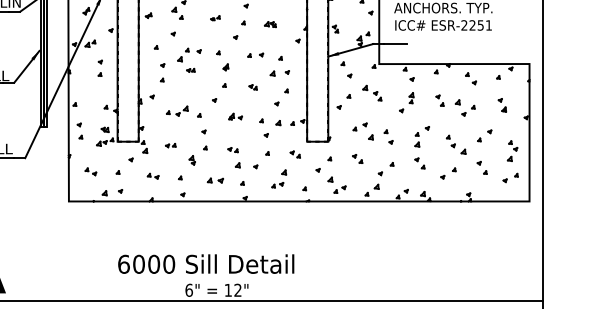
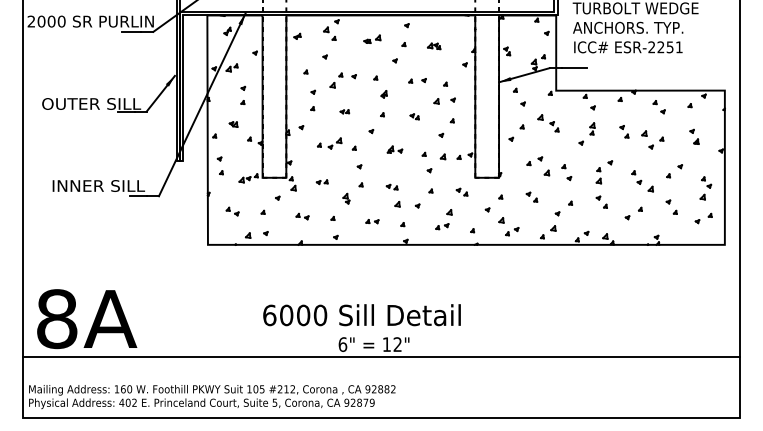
part: (215, 17) -> (372, 38), size x1.67
part: (190, 70) -> (344, 111), moved
part: (105, 129) -> (233, 124), moved
part: (215, 180) -> (372, 221), size x0.71

